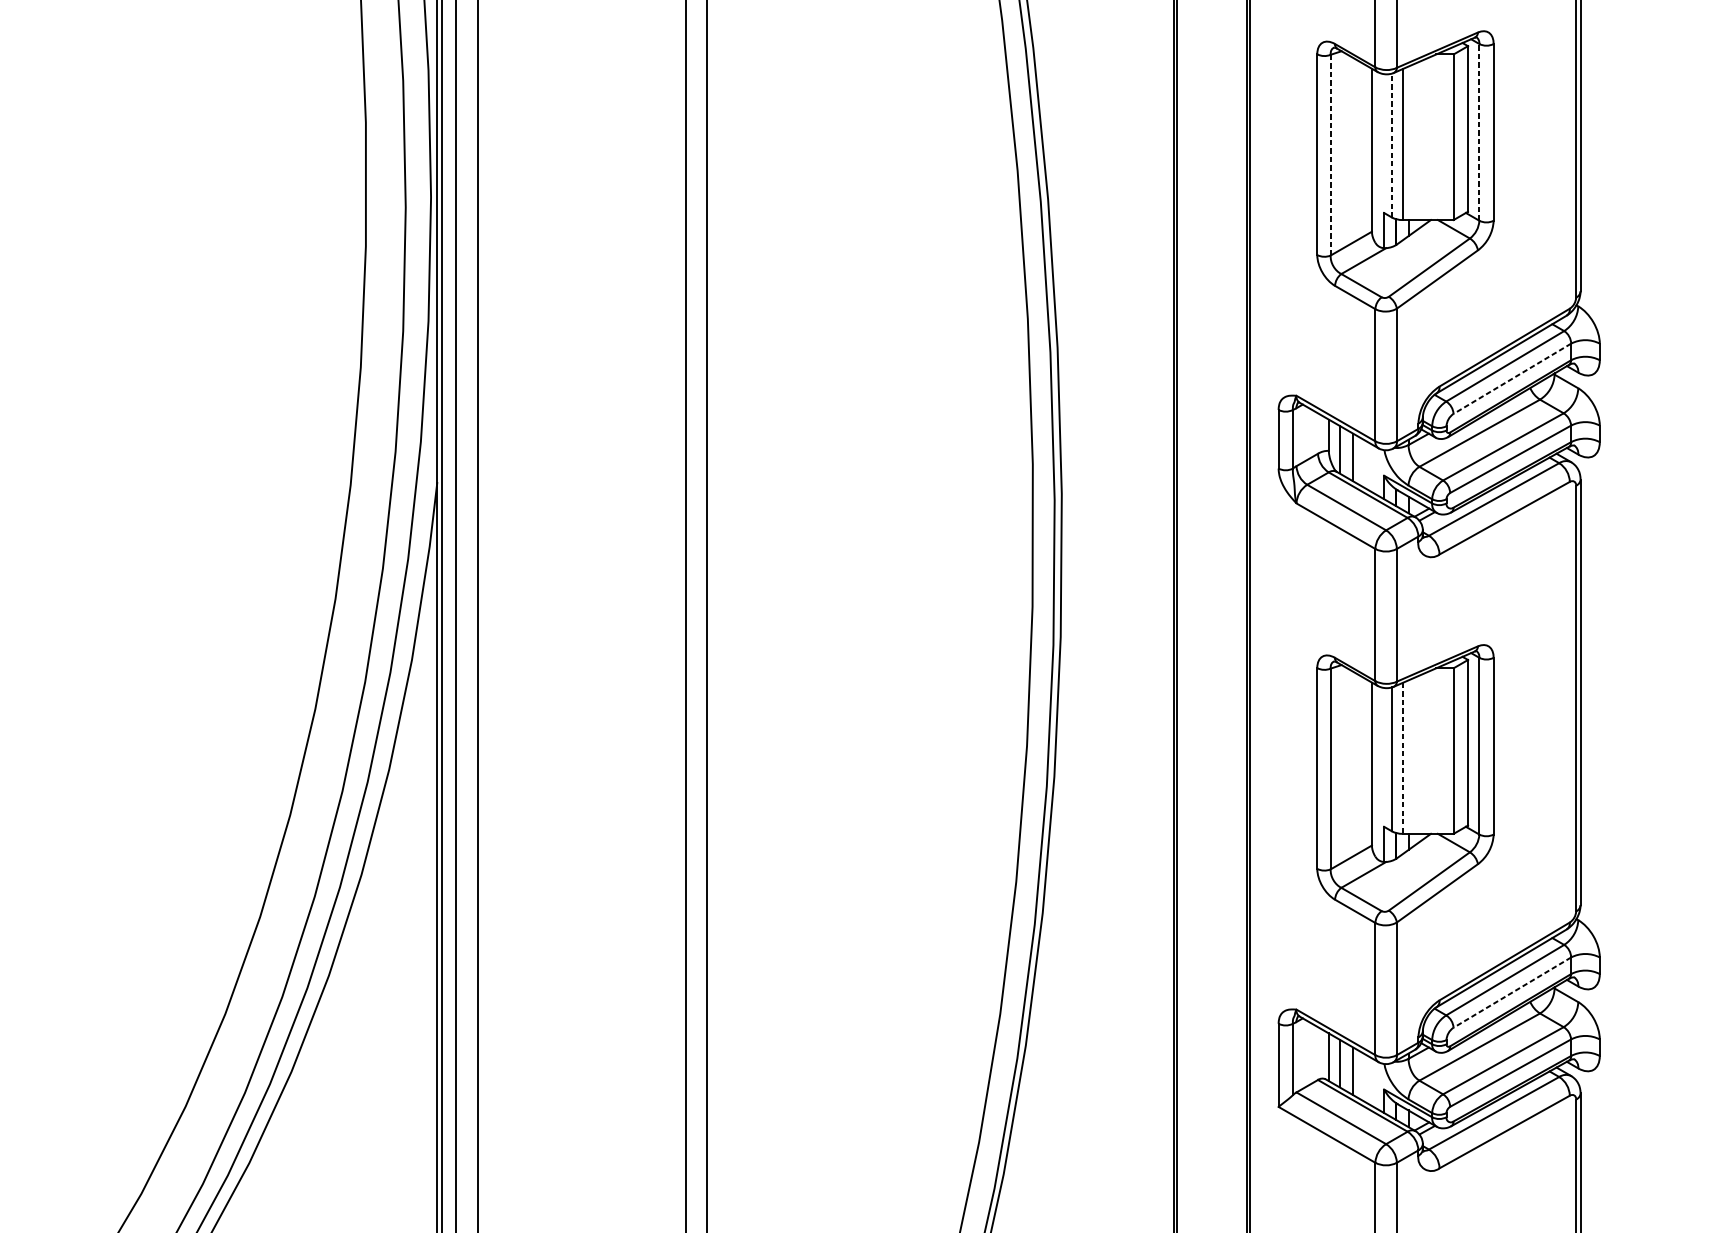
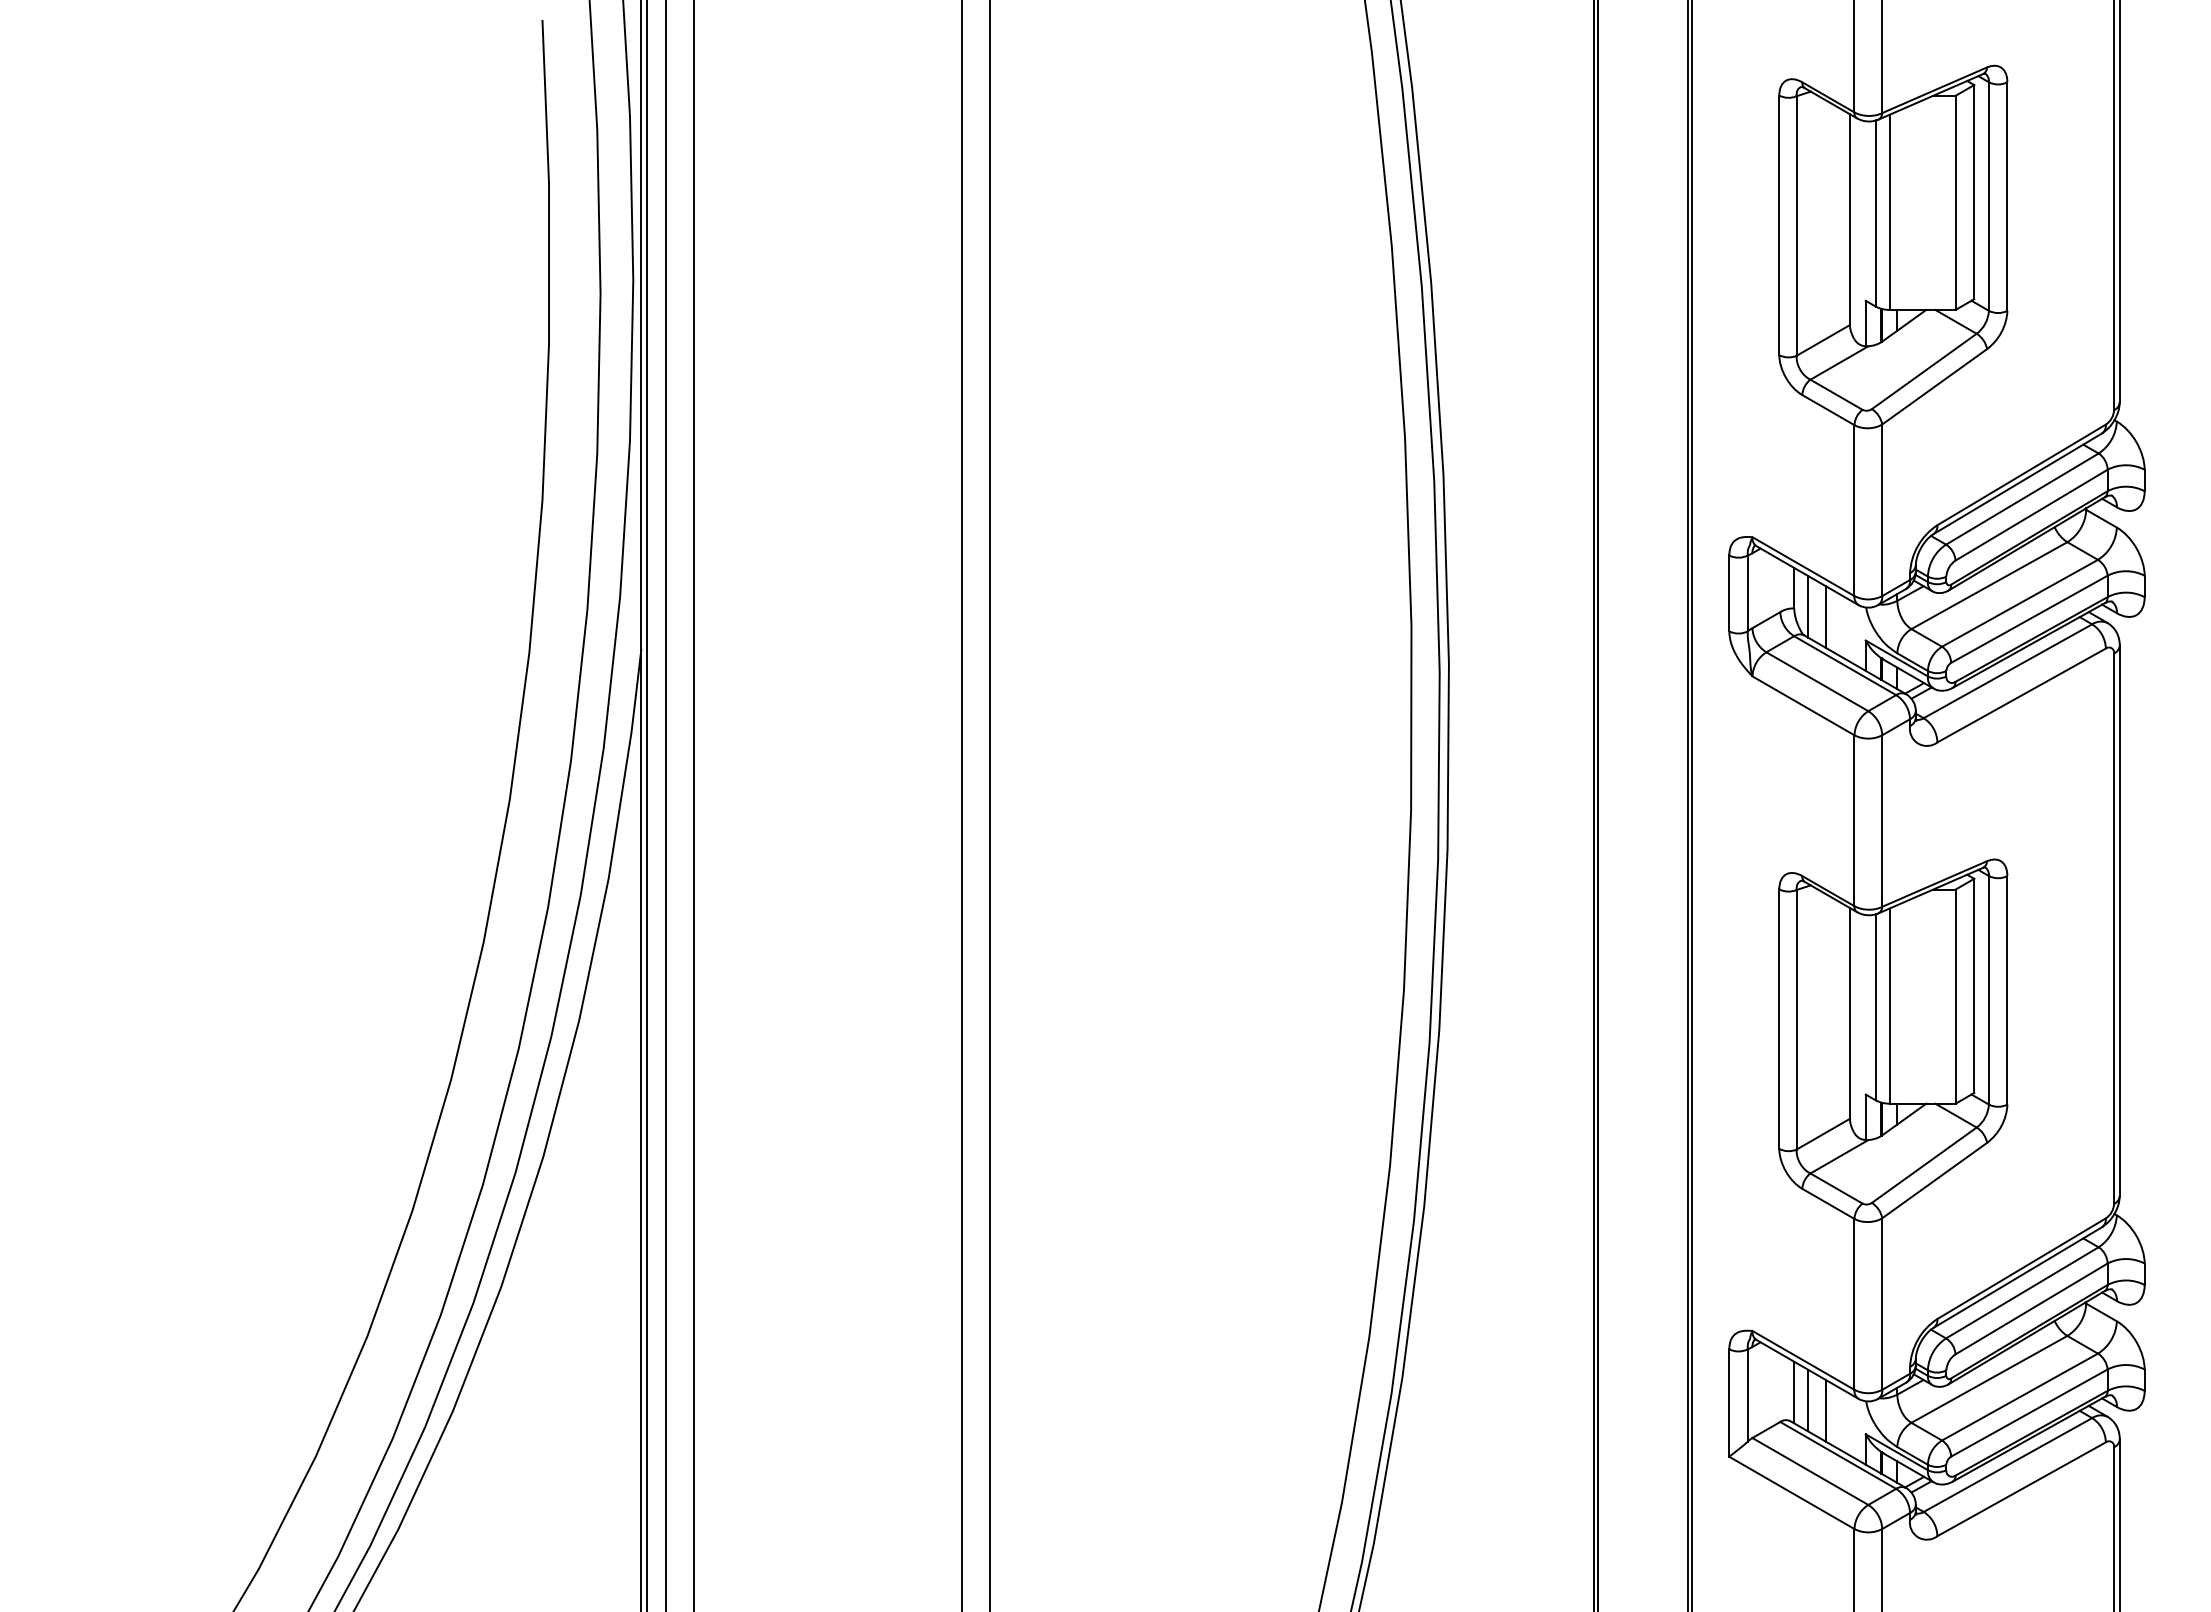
line: (1479, 132) -> (1988, 196), dashed -> solid
line: (1391, 145) -> (1875, 213), dashed -> solid
line: (1330, 155) -> (1796, 226), dashed -> solid
line: (1512, 379) -> (2031, 515), dashed -> solid
line: (1402, 758) -> (1889, 1006), dashed -> solid
line: (1512, 992) -> (2031, 1308), dashed -> solid

